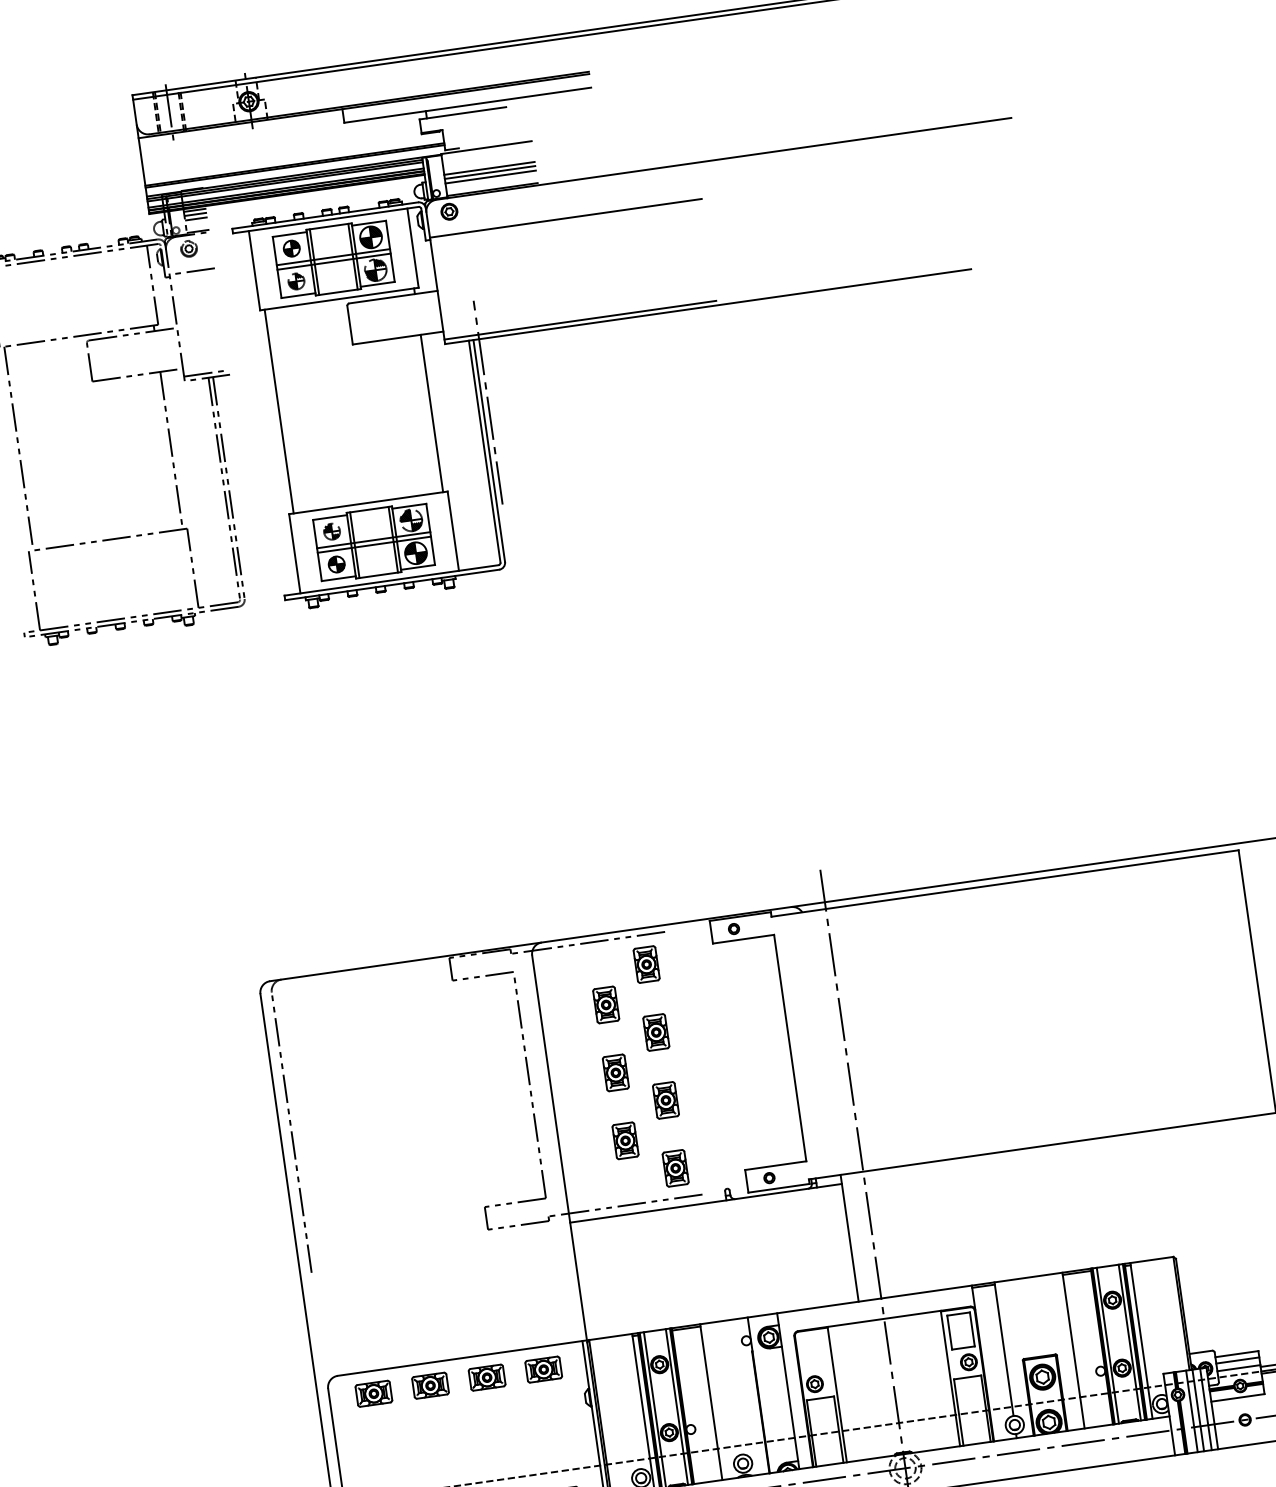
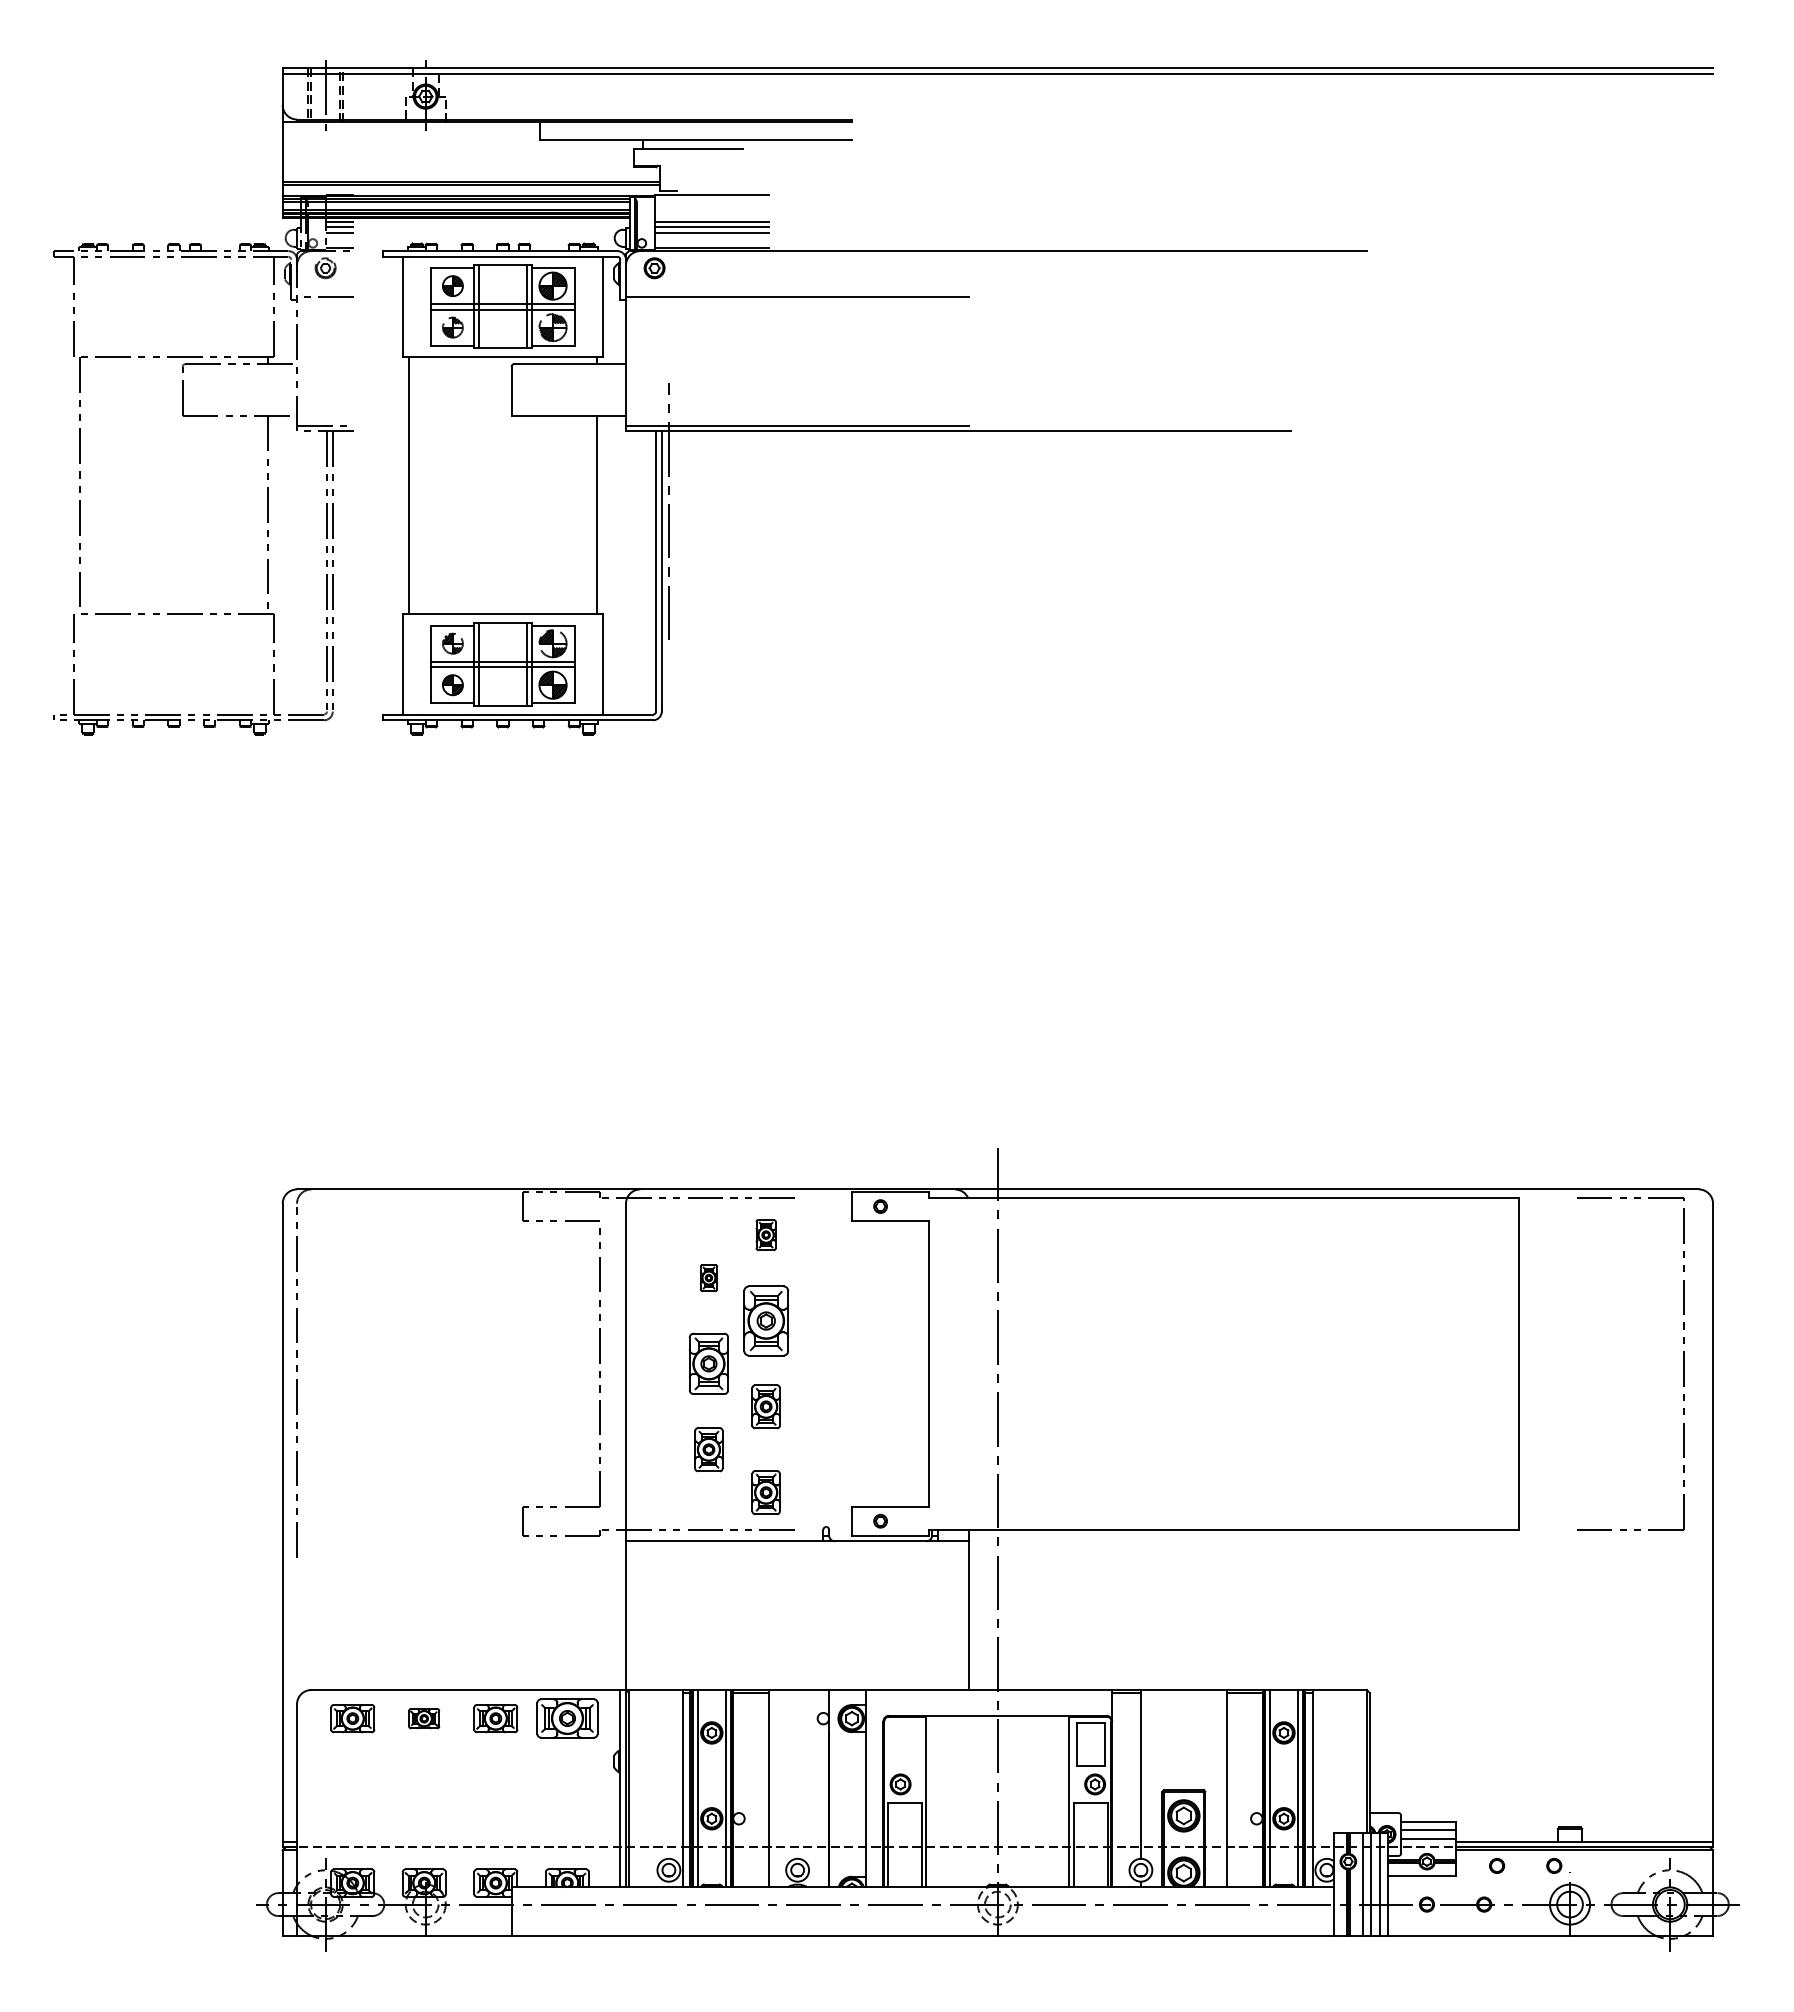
part: (646, 964) -> (765, 1234), size x0.7
part: (605, 1004) -> (708, 1277), size x0.6
part: (655, 1032) -> (765, 1320), size x1.6
part: (615, 1072) -> (708, 1363), size x1.4
part: (543, 1369) -> (566, 1718), size x1.4
part: (429, 1385) -> (423, 1718), size x0.7

